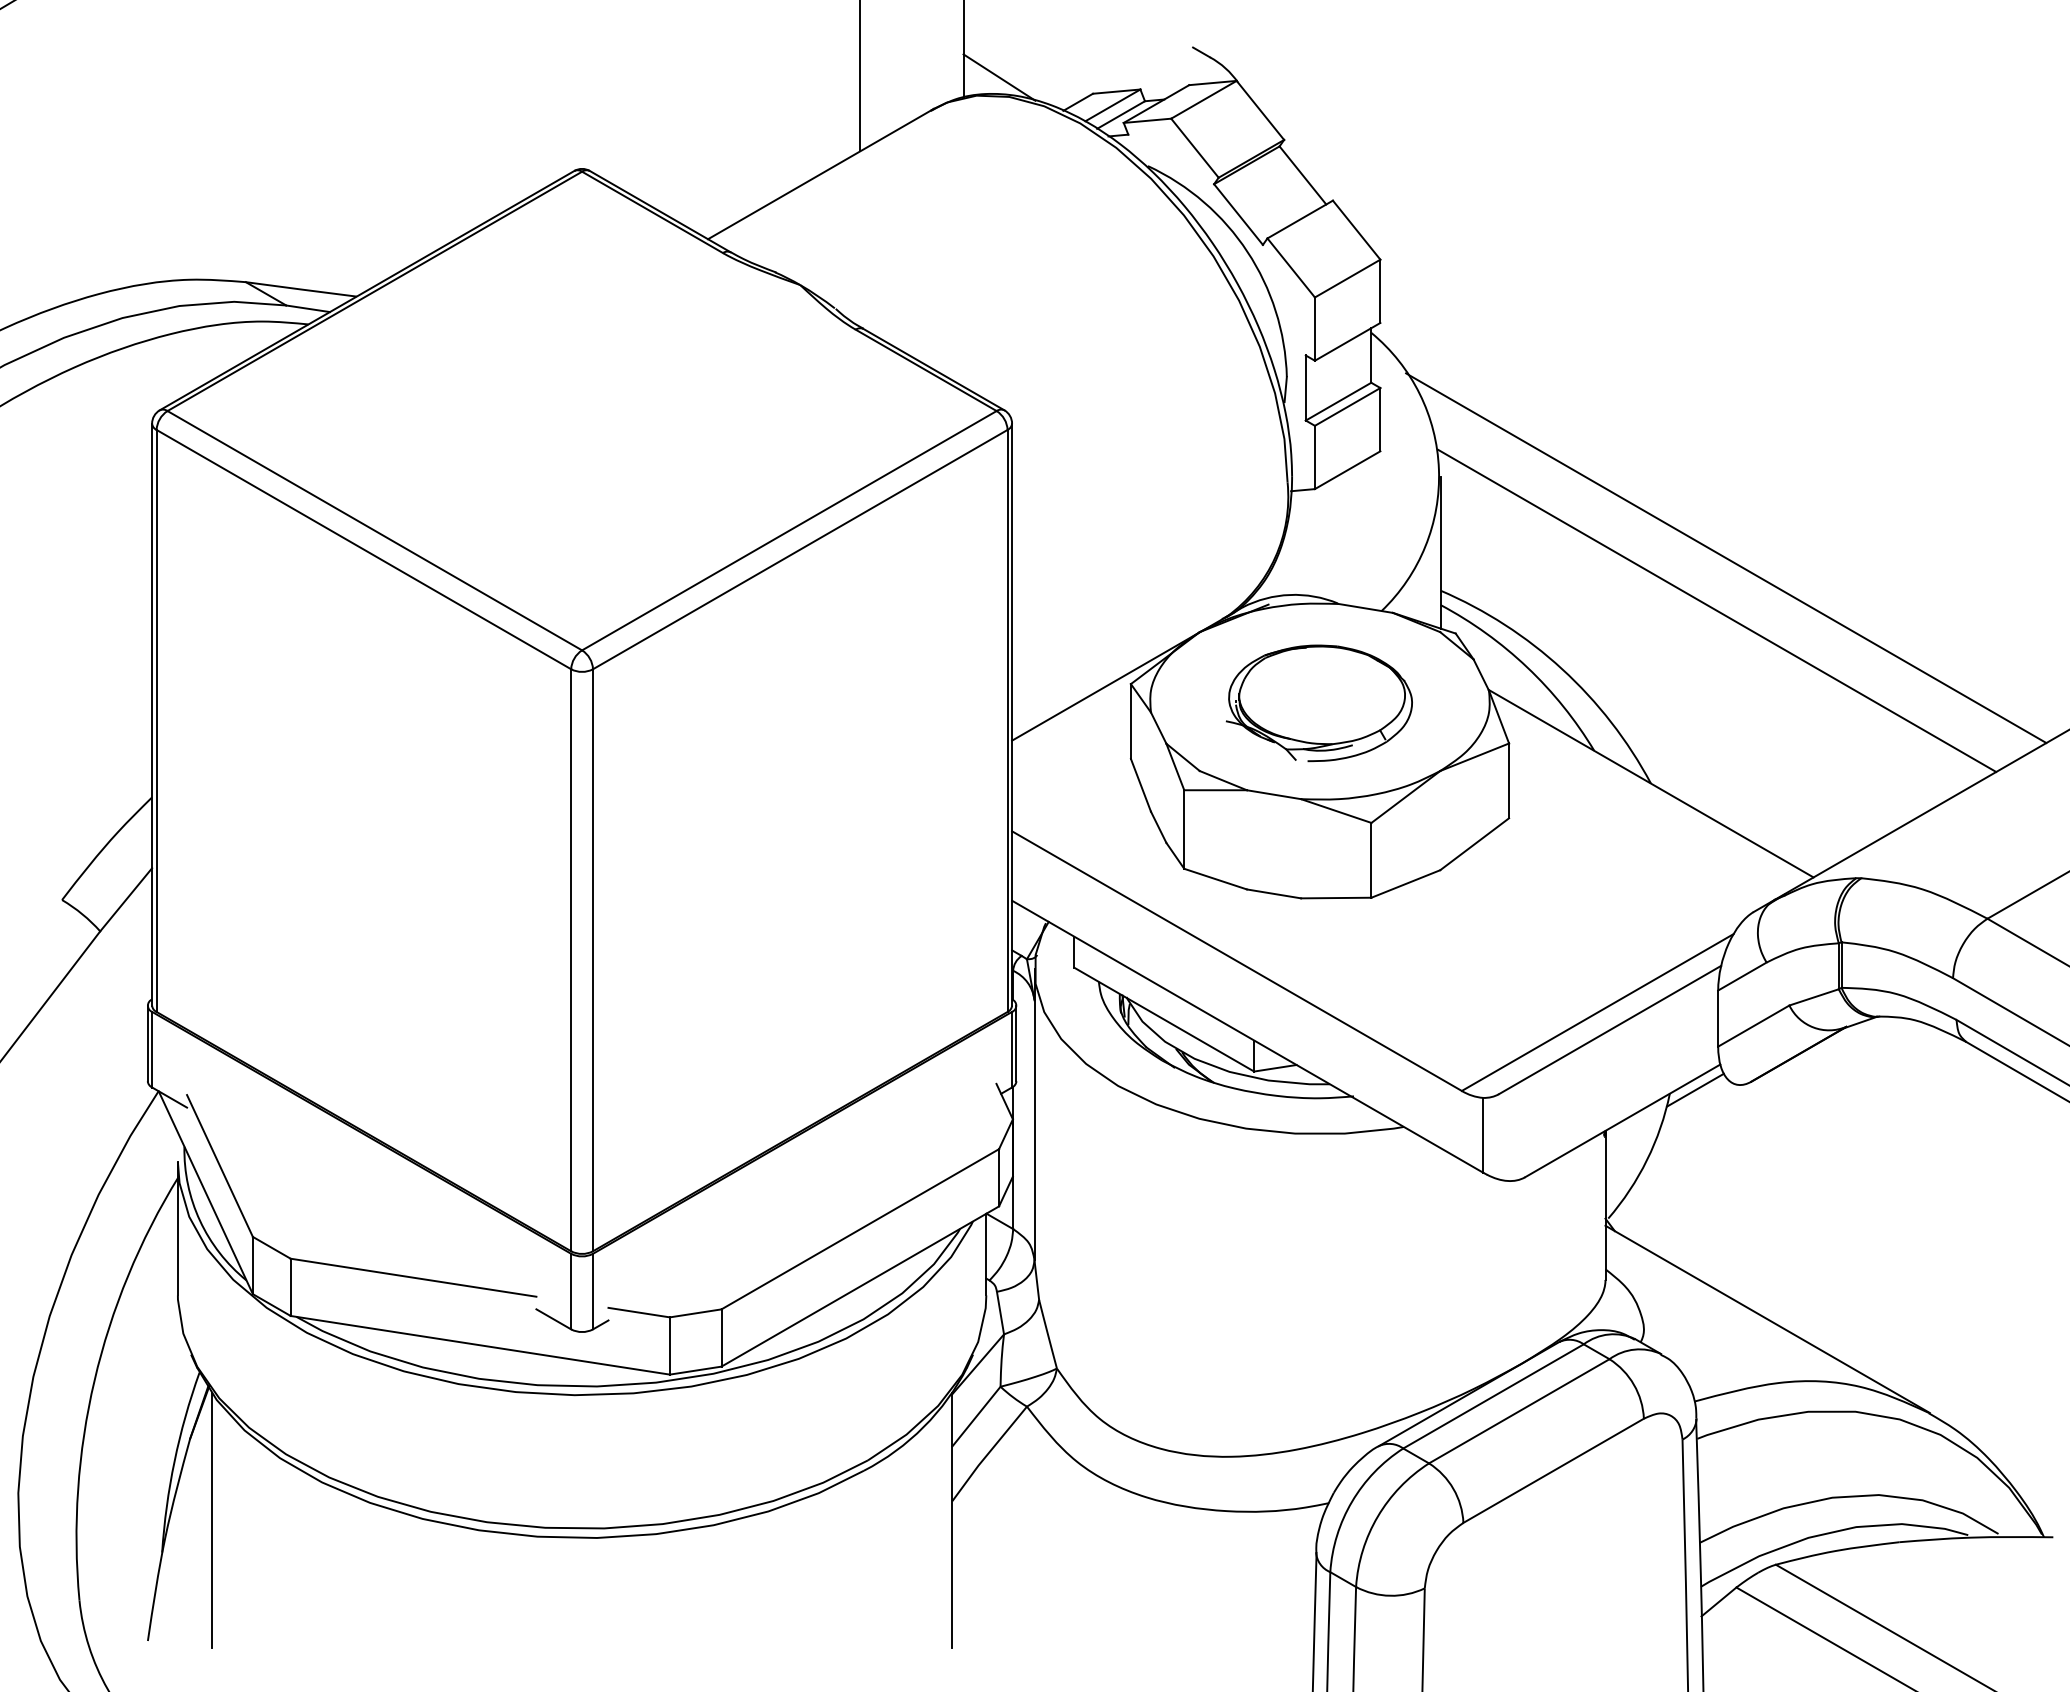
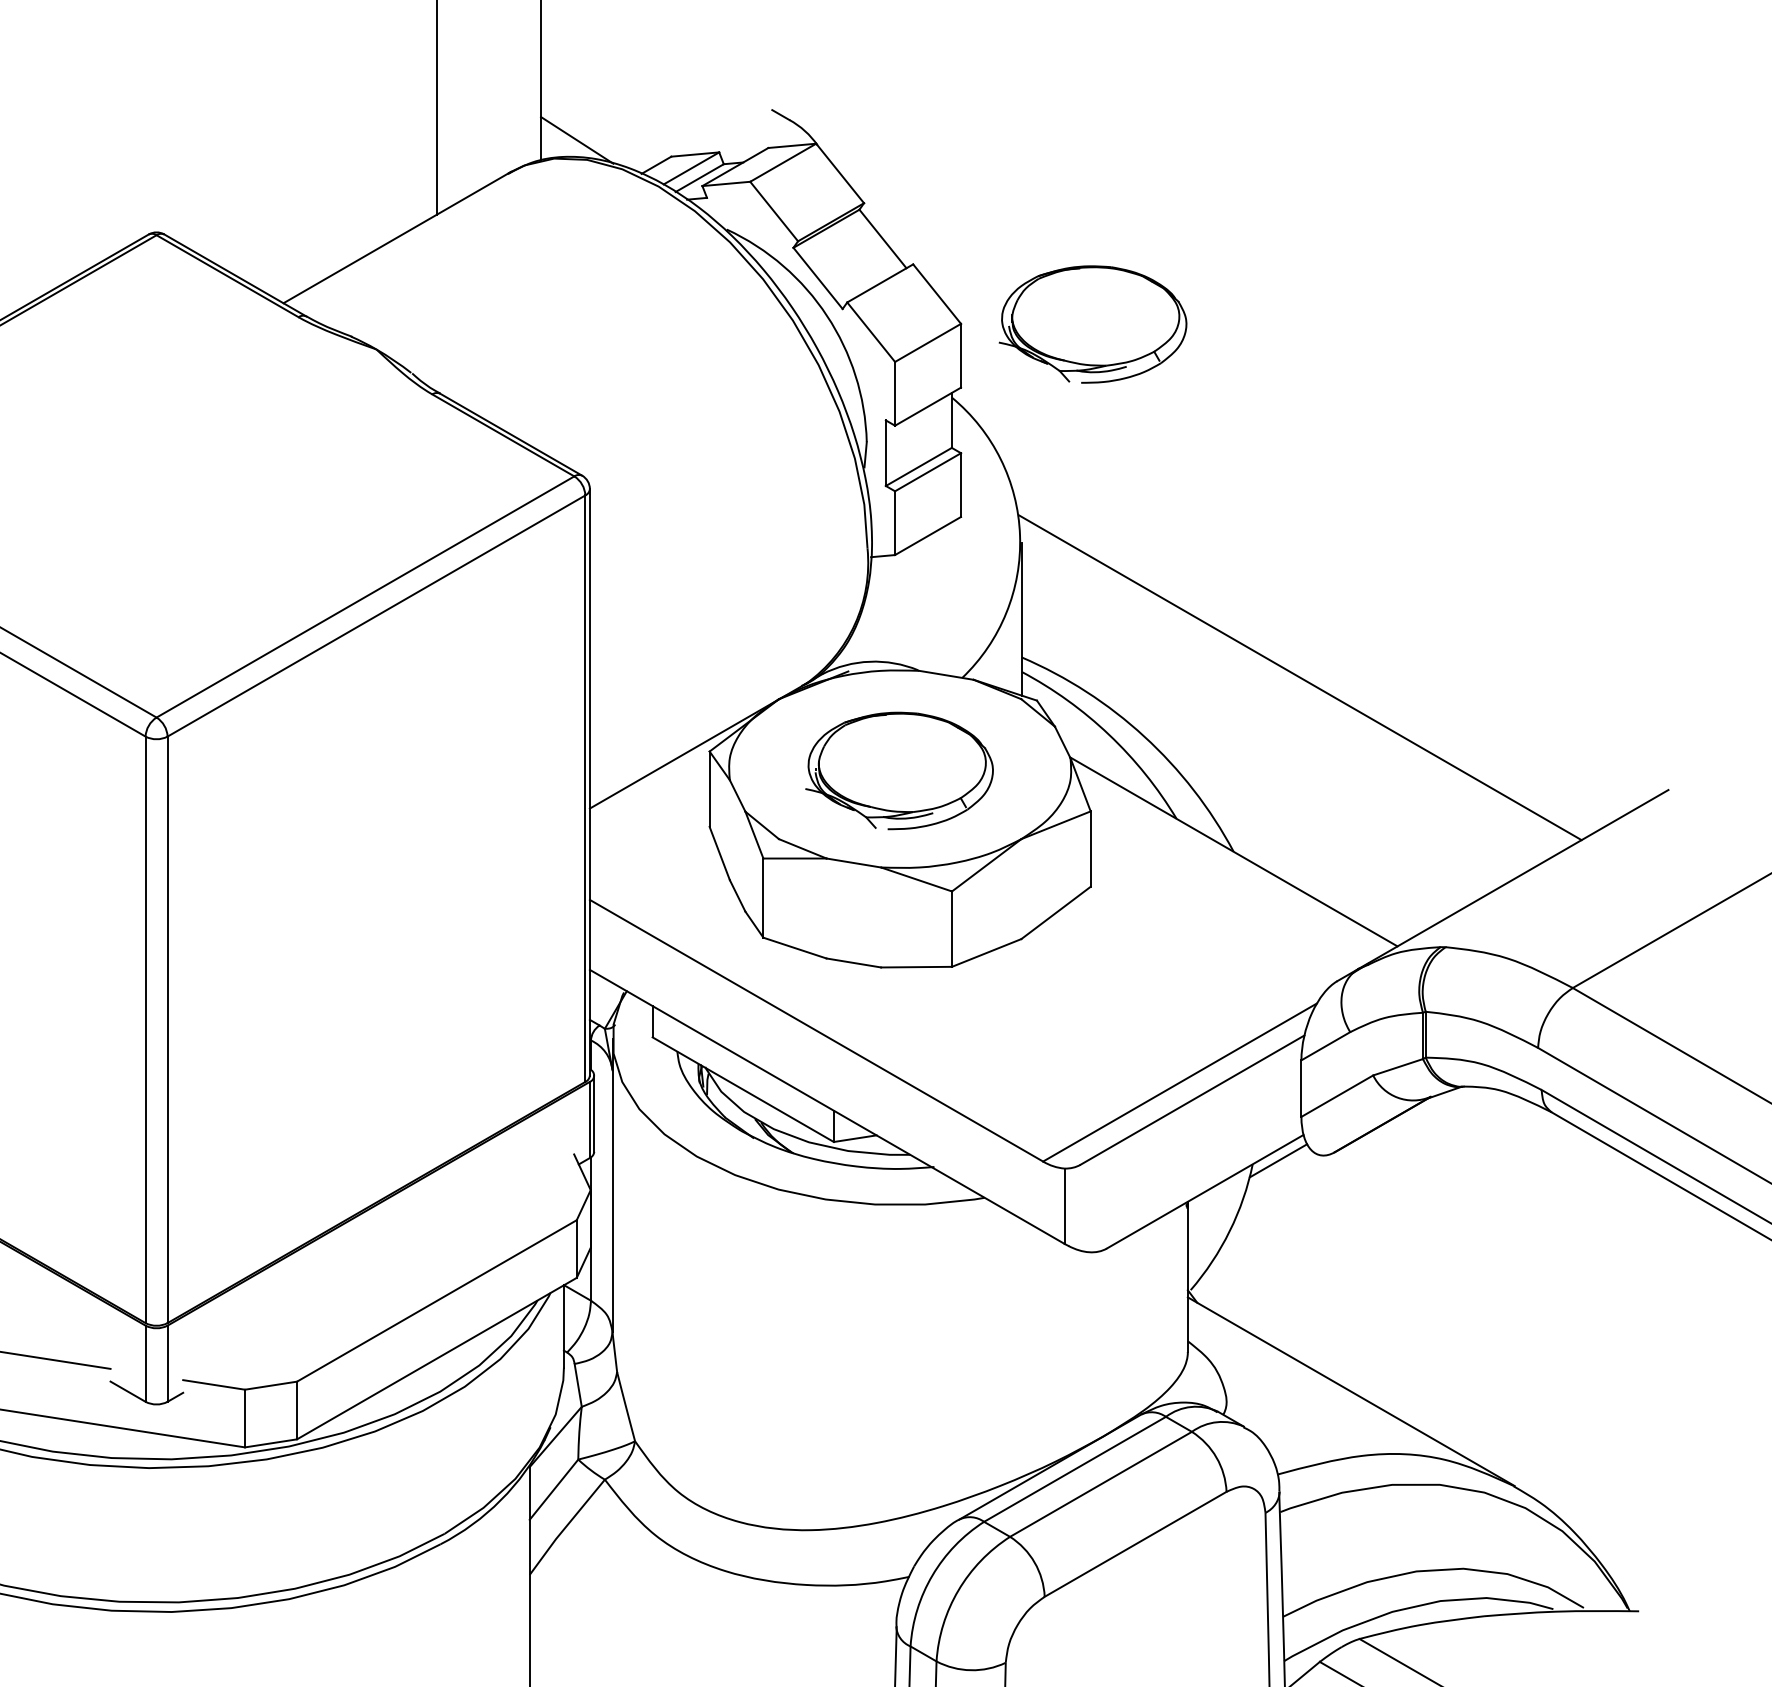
part: (1510, 260) -> (1092, 324), added
line: (1726, 558) -> (1309, 624), removed

